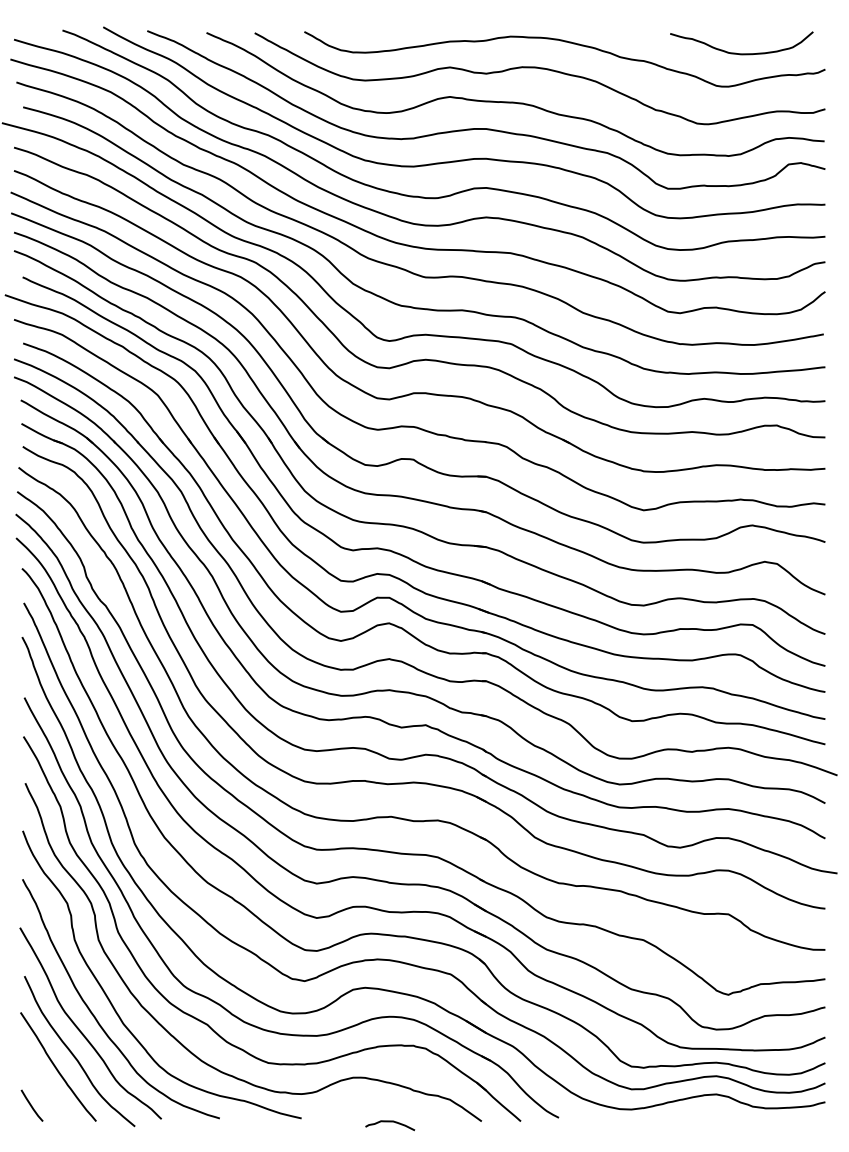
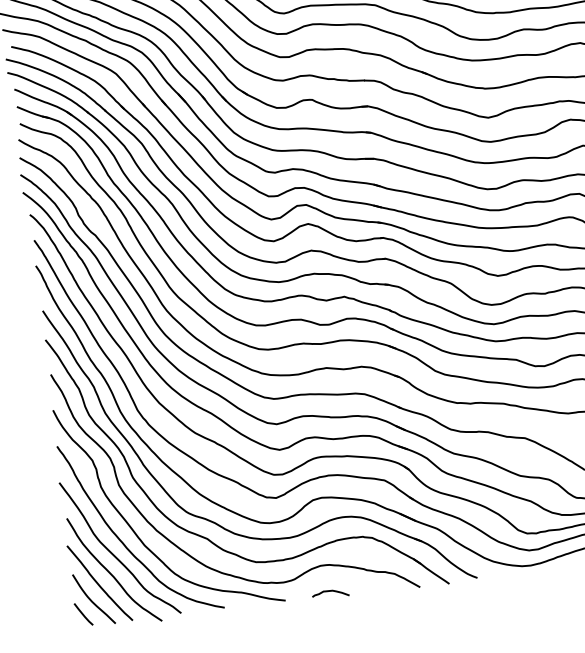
curve: (45, 1088) -> (92, 600), added
curve: (390, 1122) -> (330, 591), moved

